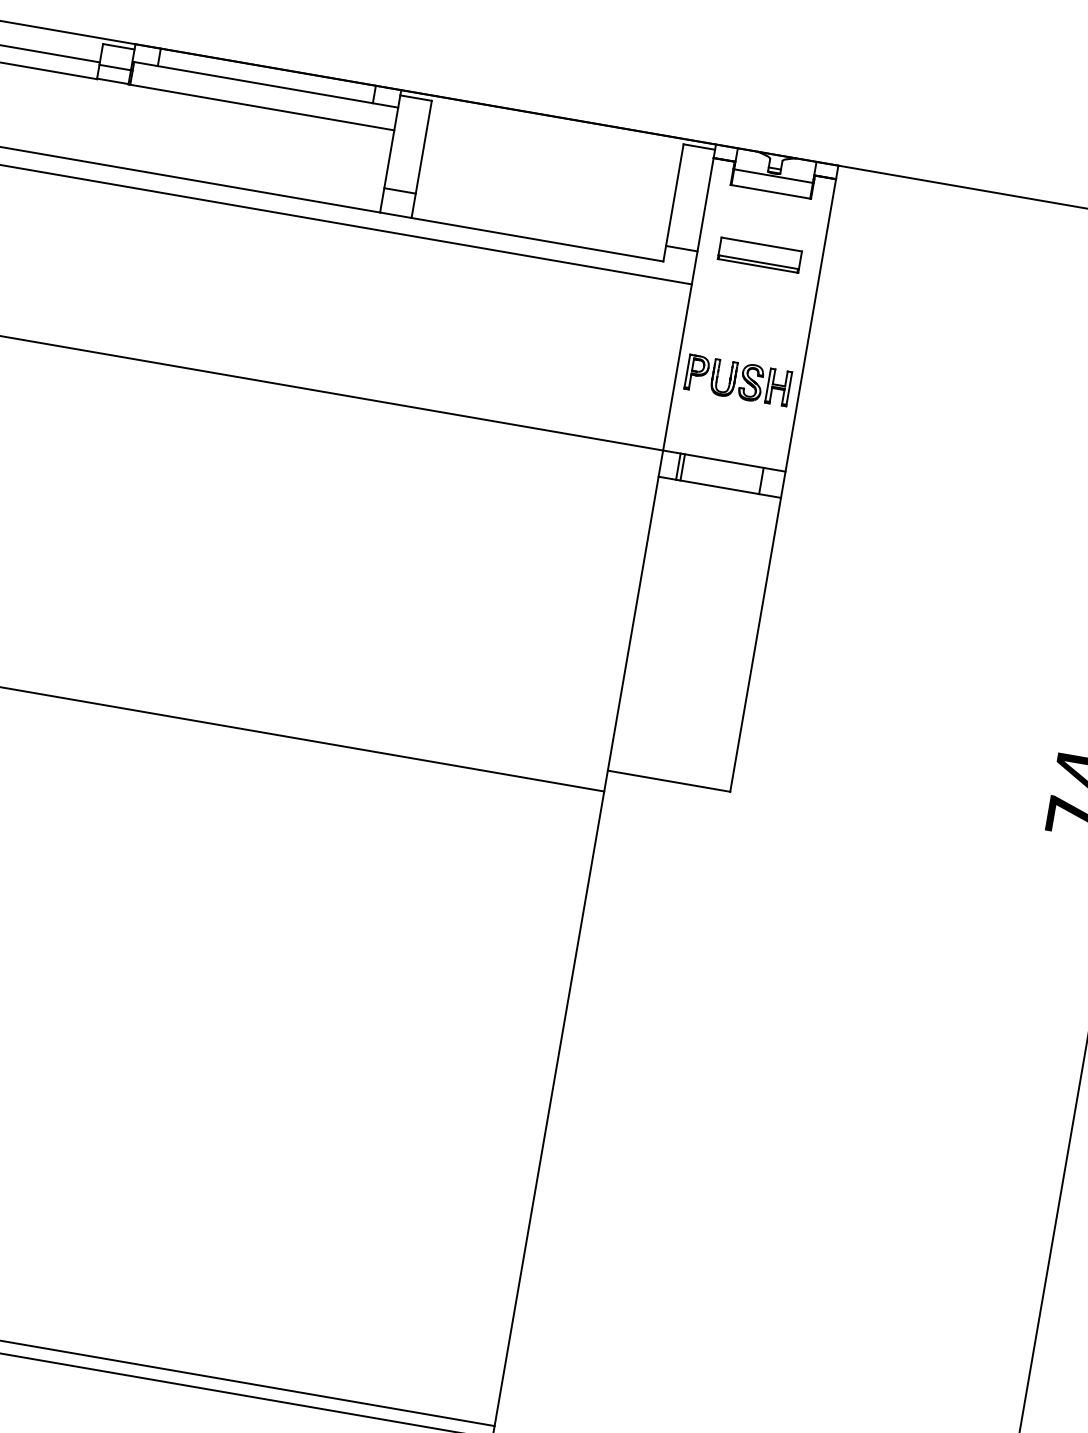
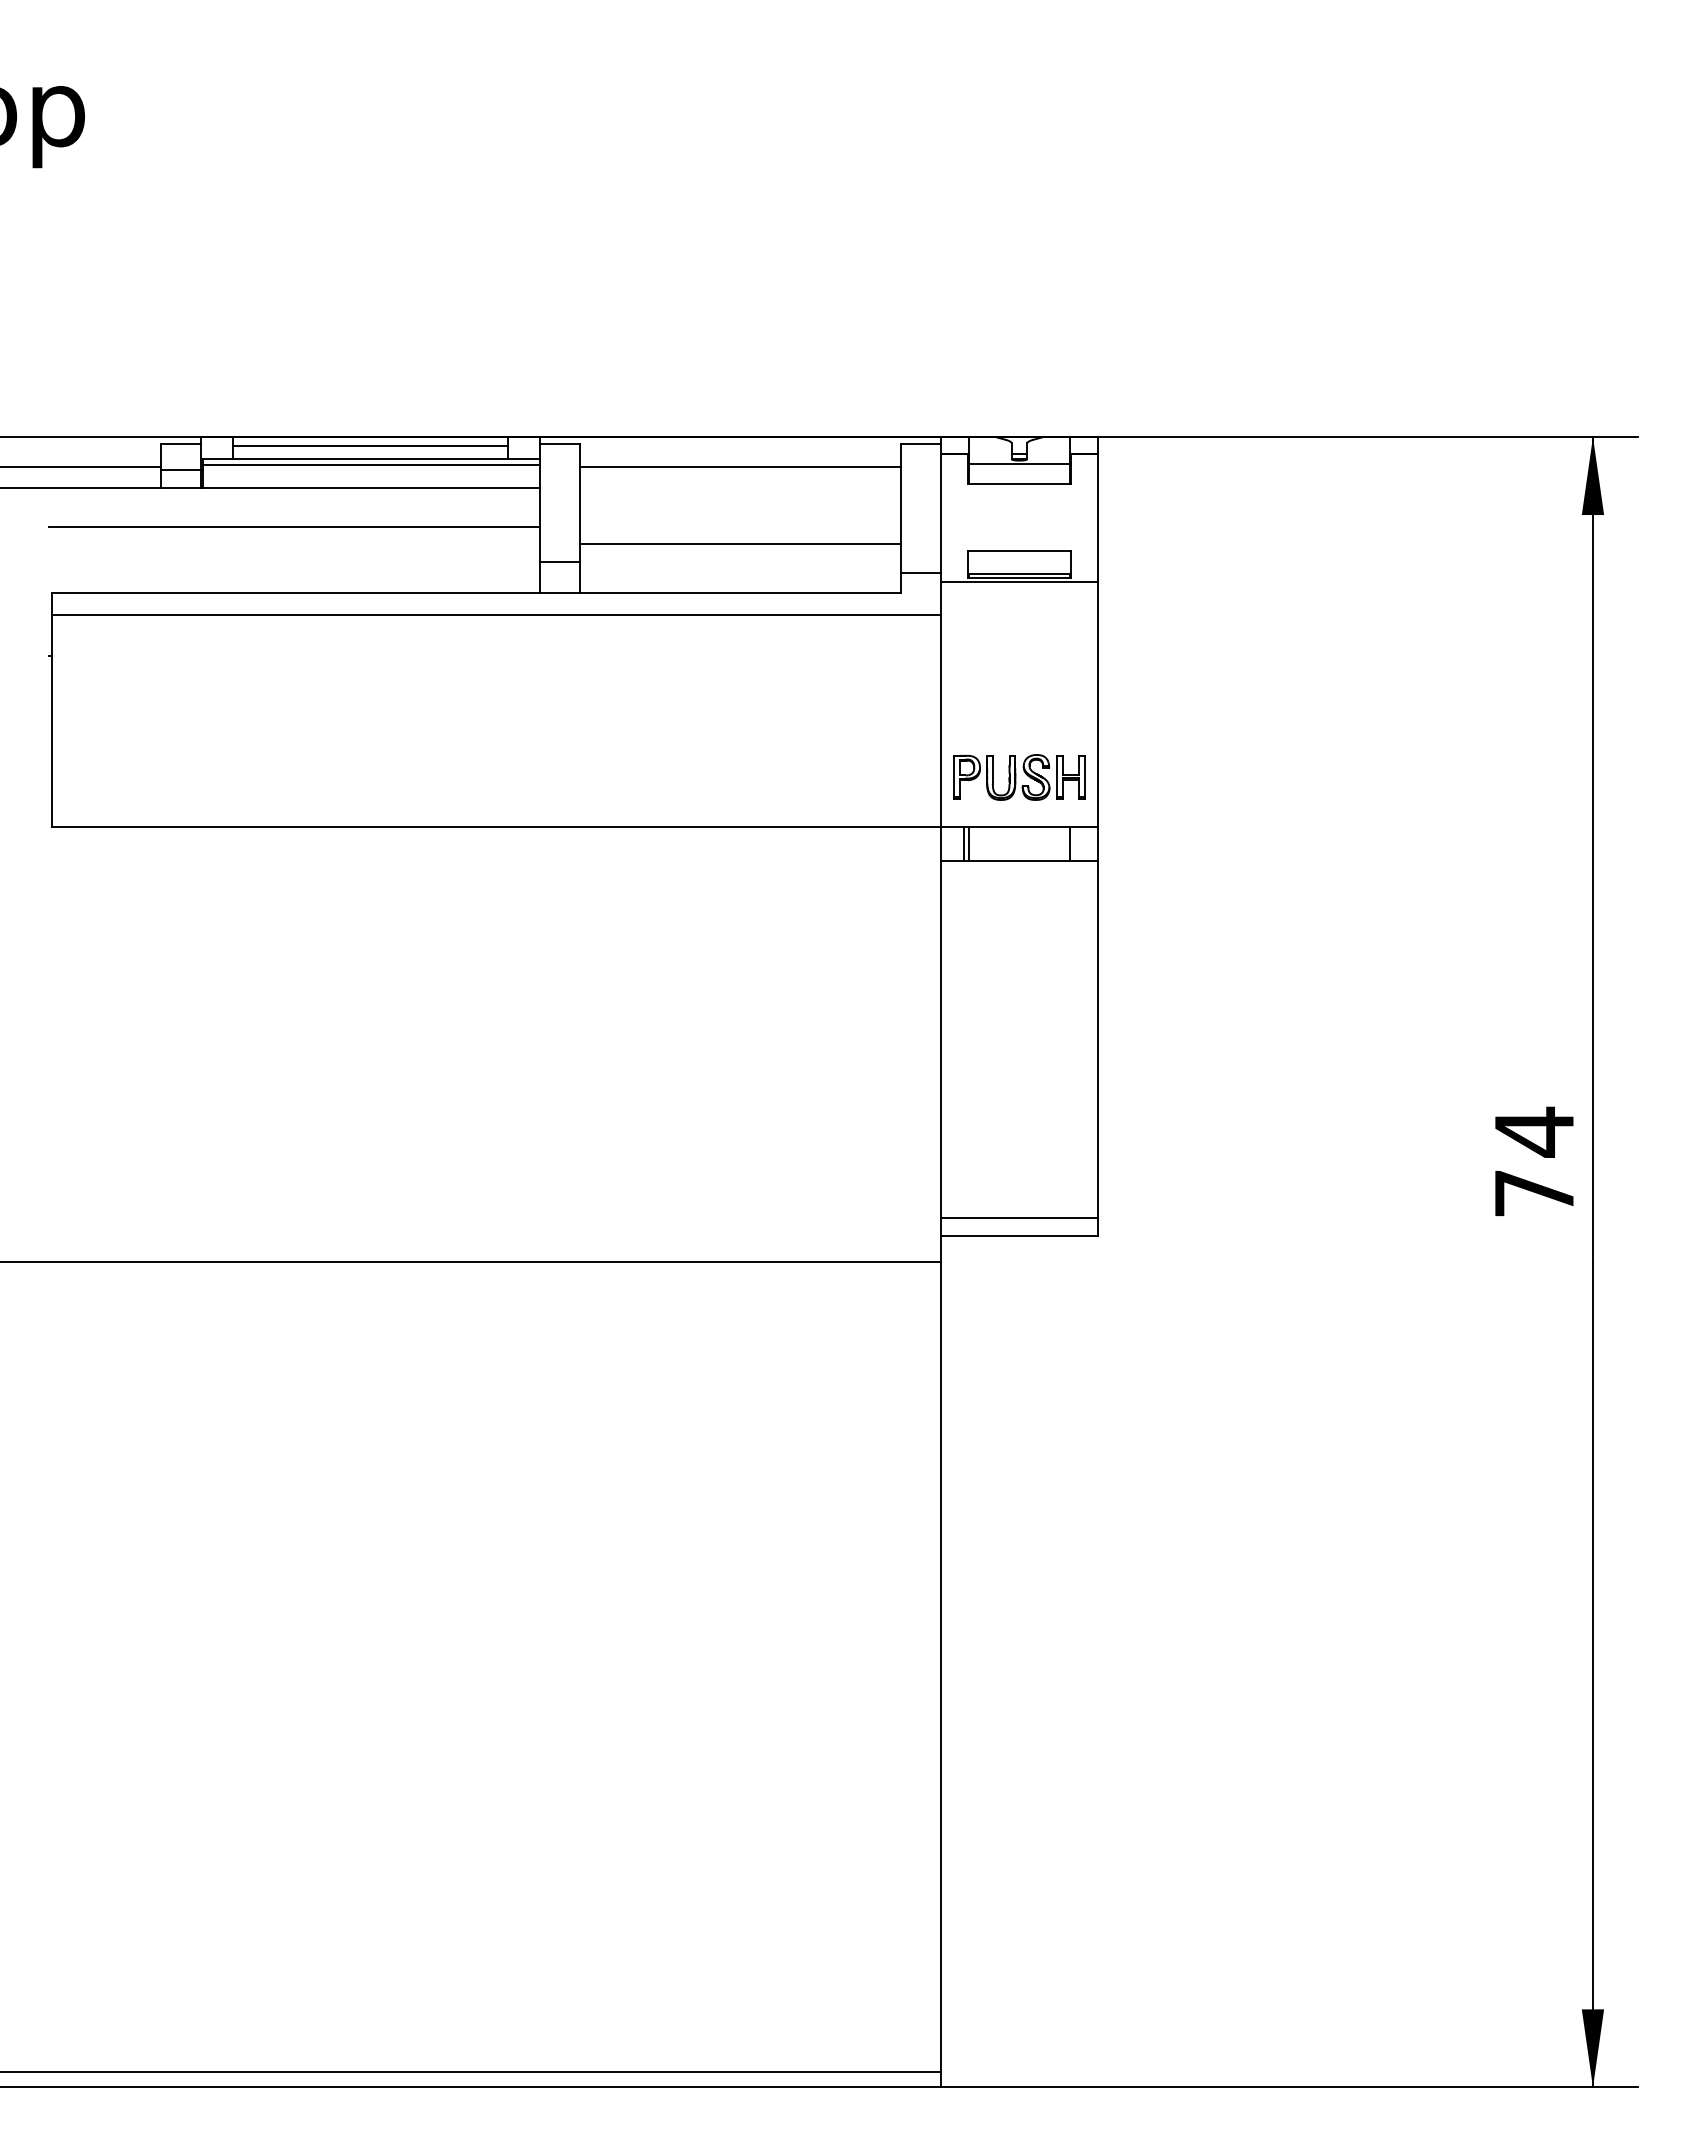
line: (267, 74) -> (370, 446), added
line: (265, 88) -> (371, 464), added
line: (196, 127) -> (294, 527), added
line: (554, 141) -> (740, 467), added
line: (543, 201) -> (740, 544), added
line: (757, 269) -> (1019, 582), added
part: (738, 380) -> (1019, 777), moved
line: (671, 767) -> (1019, 1217), added

